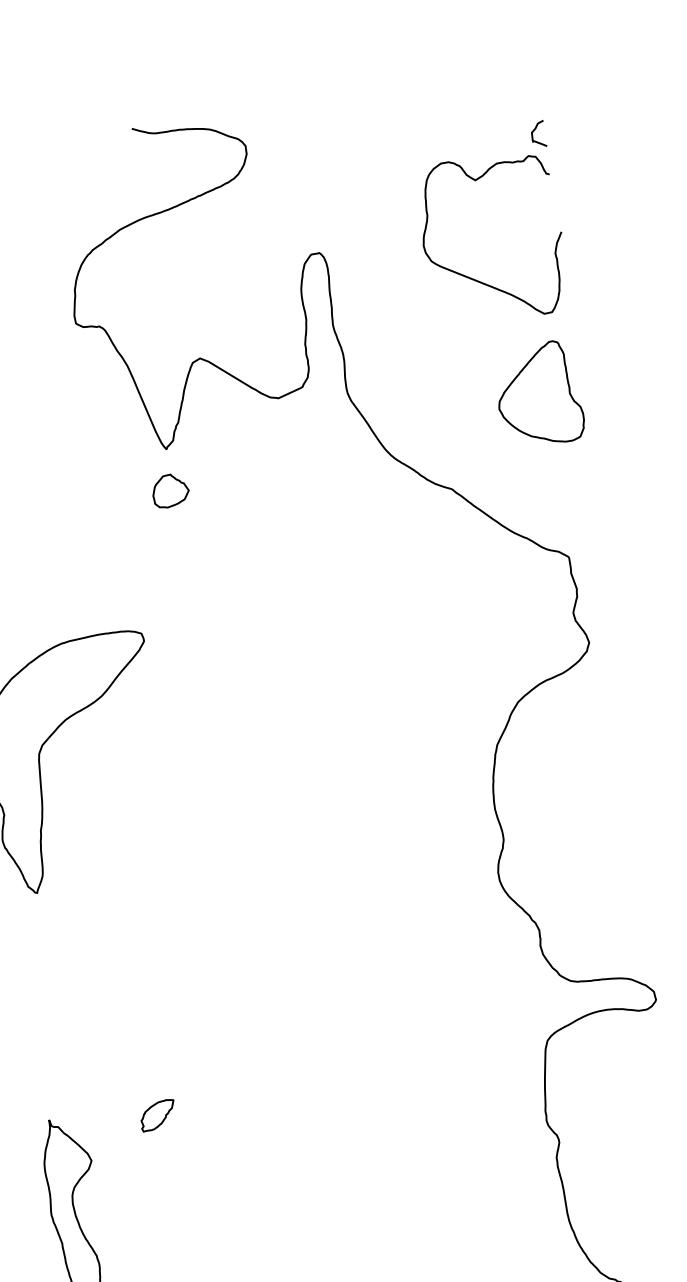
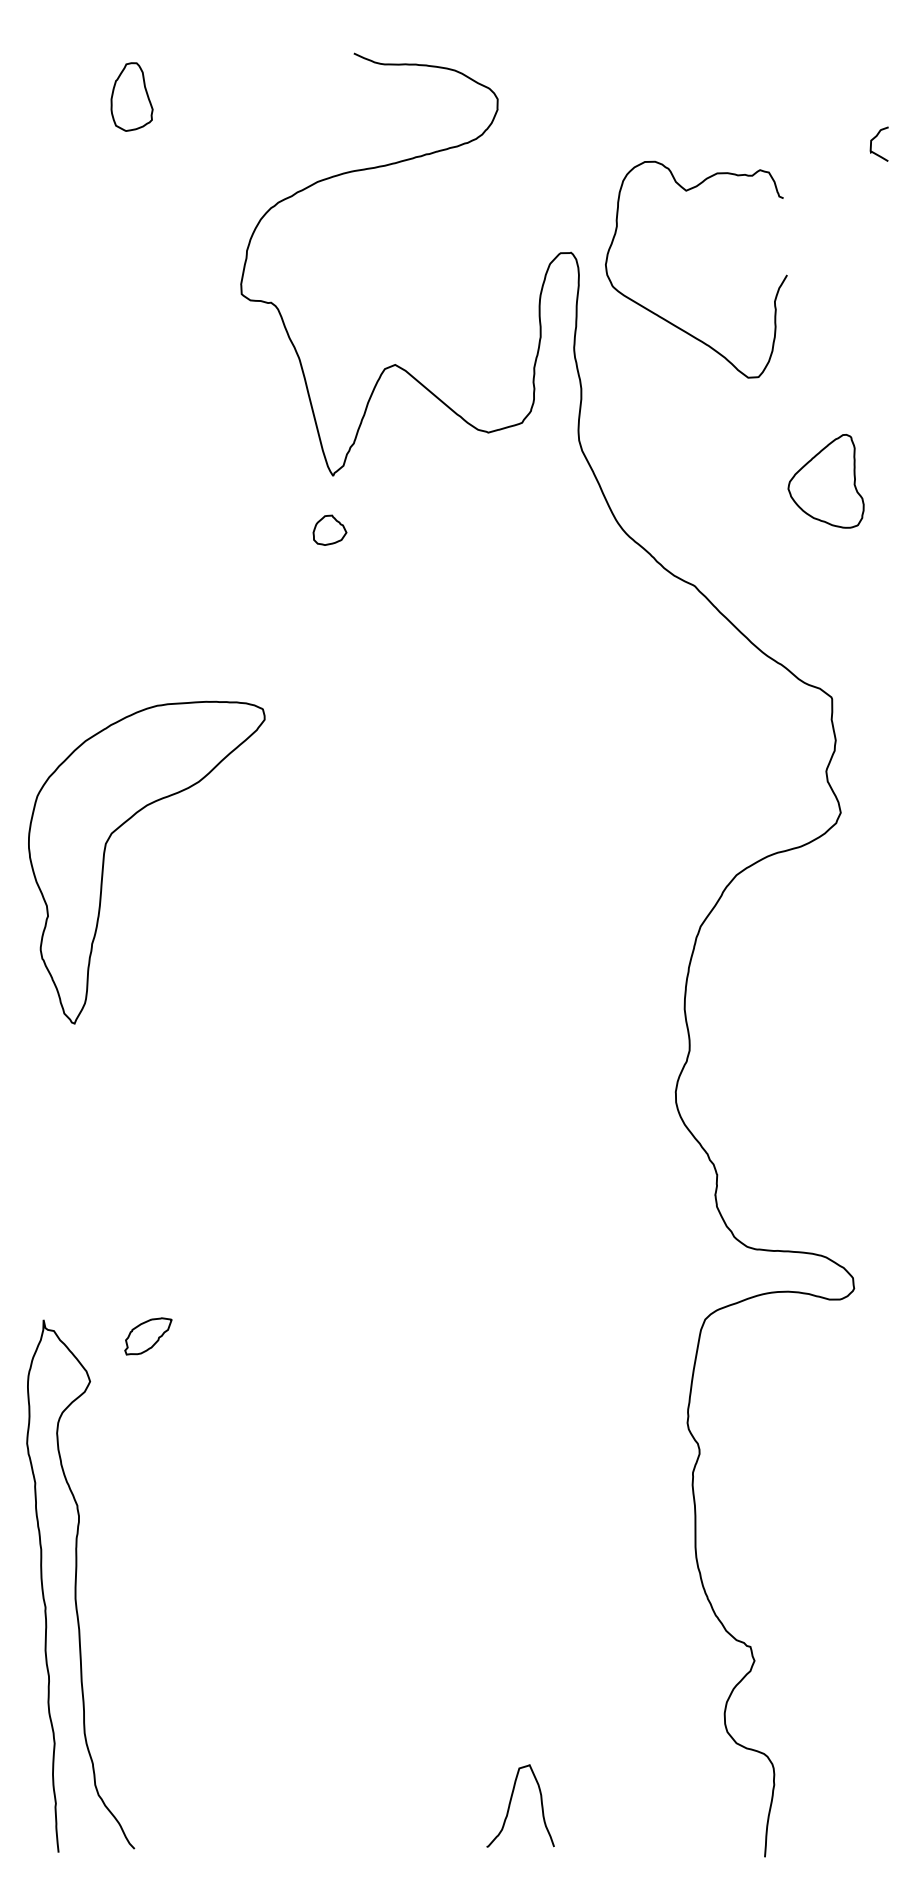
curve: (477, 280) -> (668, 320), moved
part: (538, 394) -> (825, 481), size x0.7
part: (170, 491) -> (329, 530), size x0.7
part: (158, 1115) -> (148, 1336), moved

